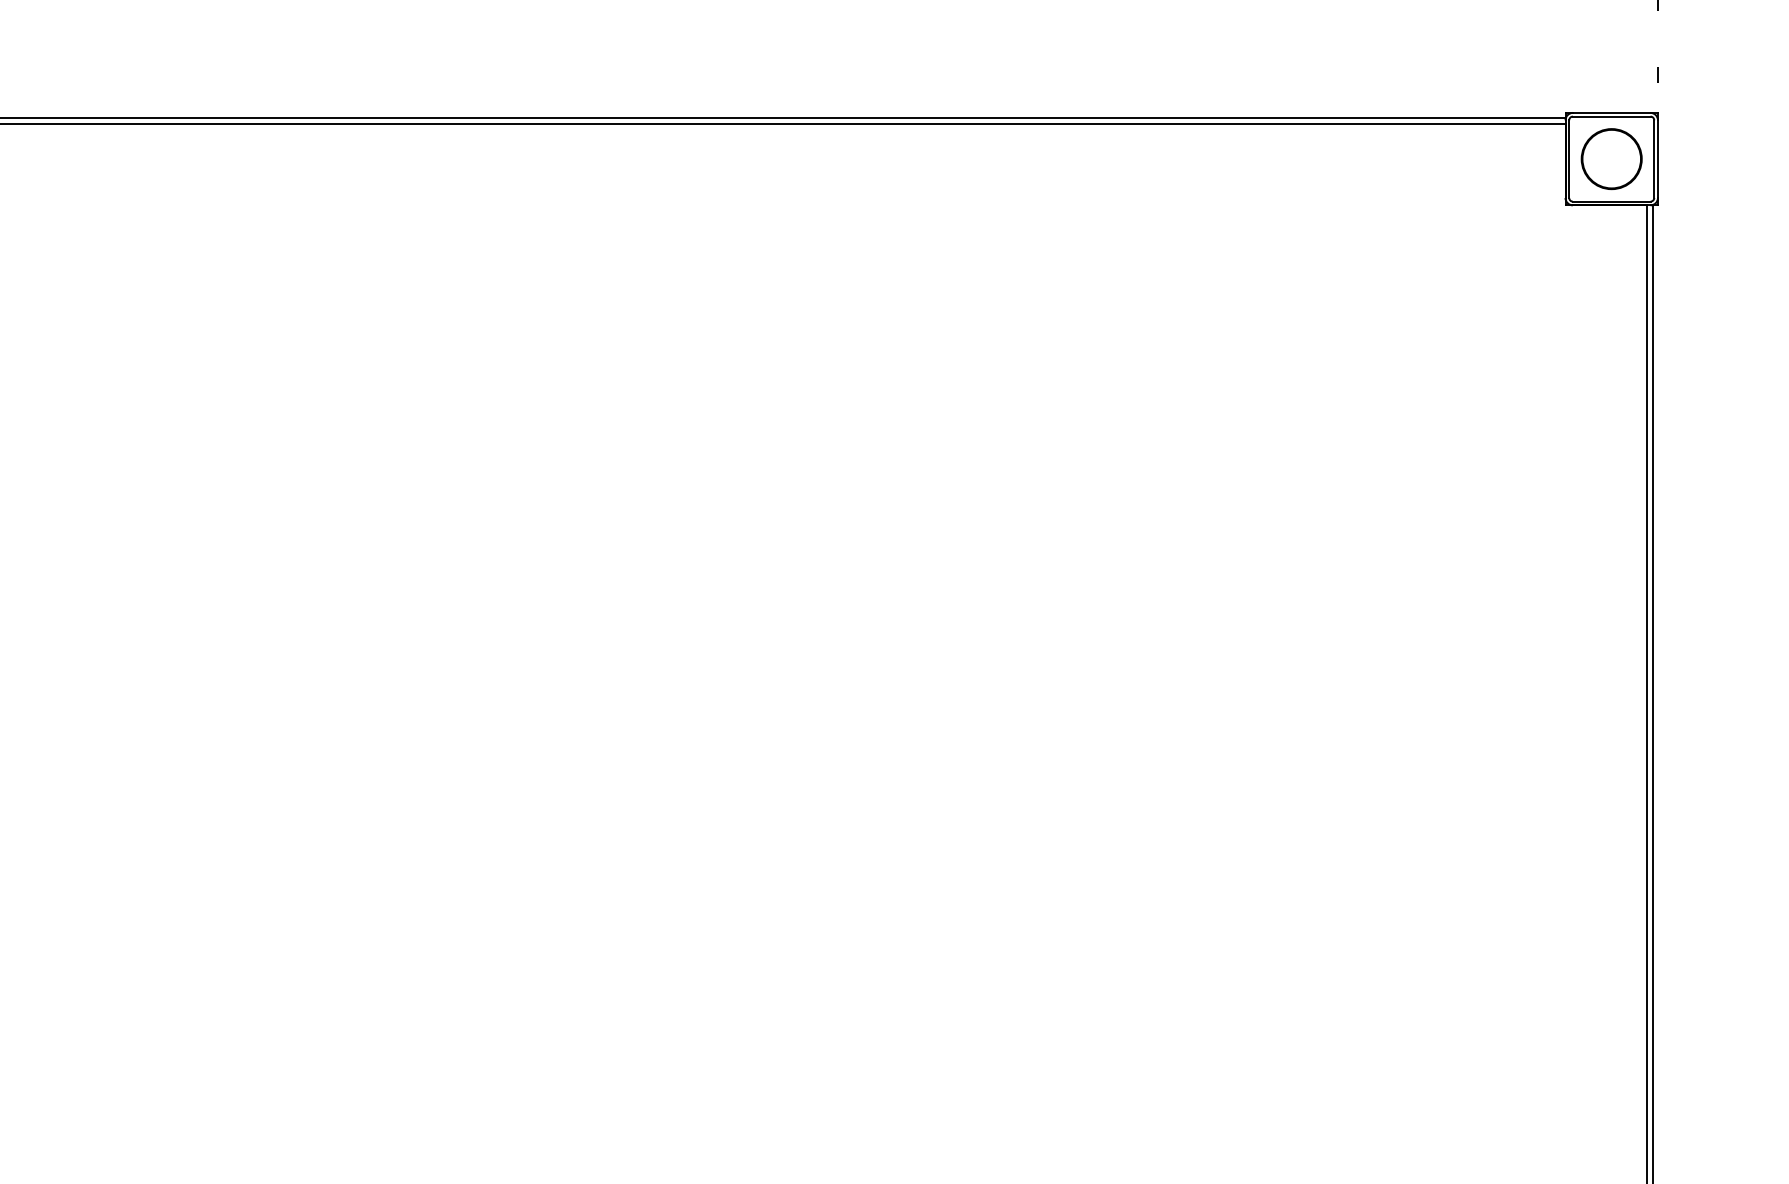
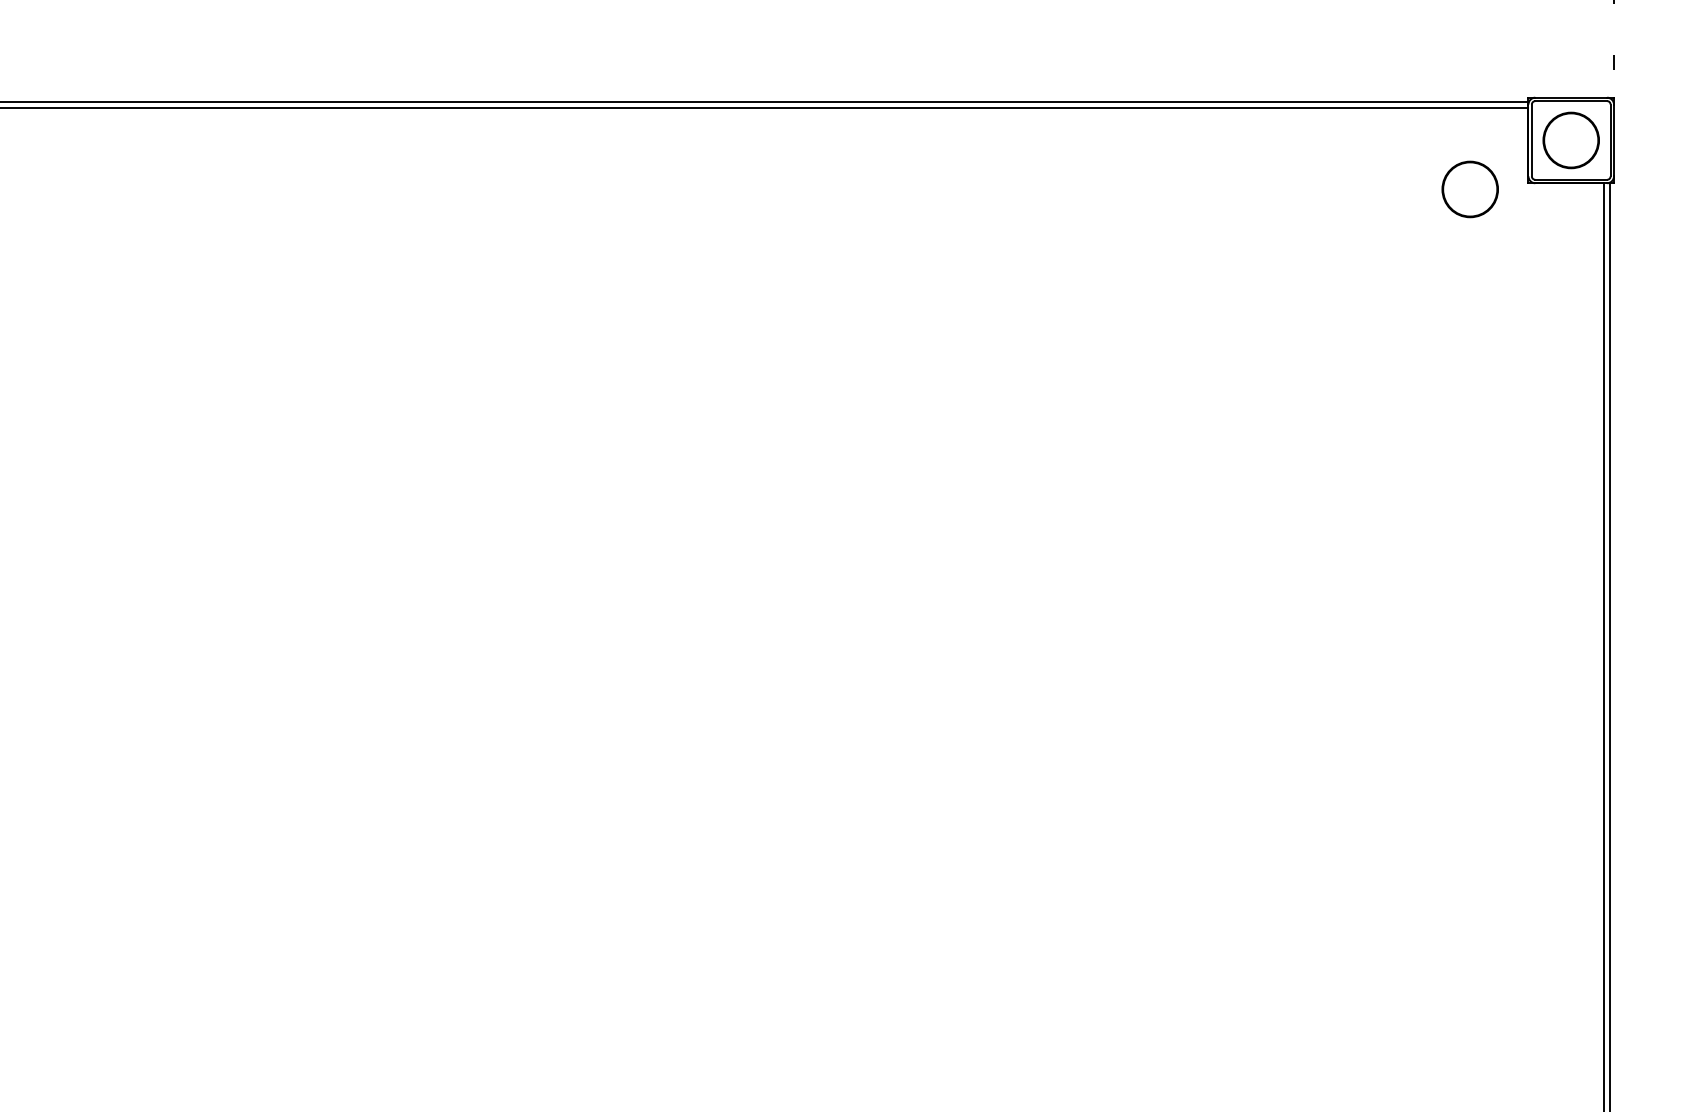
part: (1501, 212) -> (1469, 189), added

